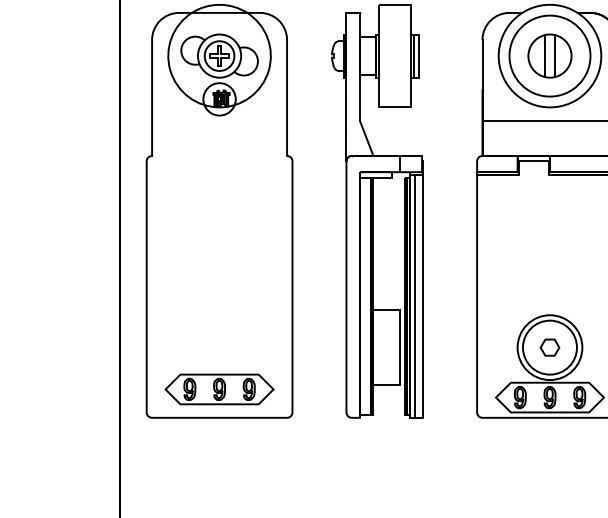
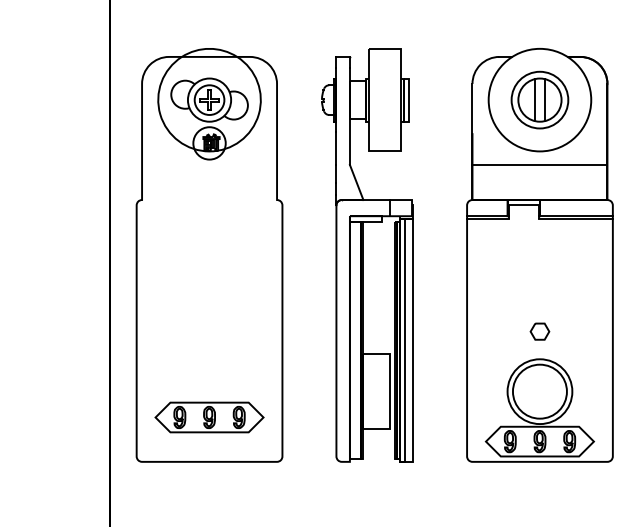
circle: (549, 55) -> (539, 99), size x0.7
part: (549, 347) -> (539, 331), moved
part: (219, 389) -> (209, 417), moved

